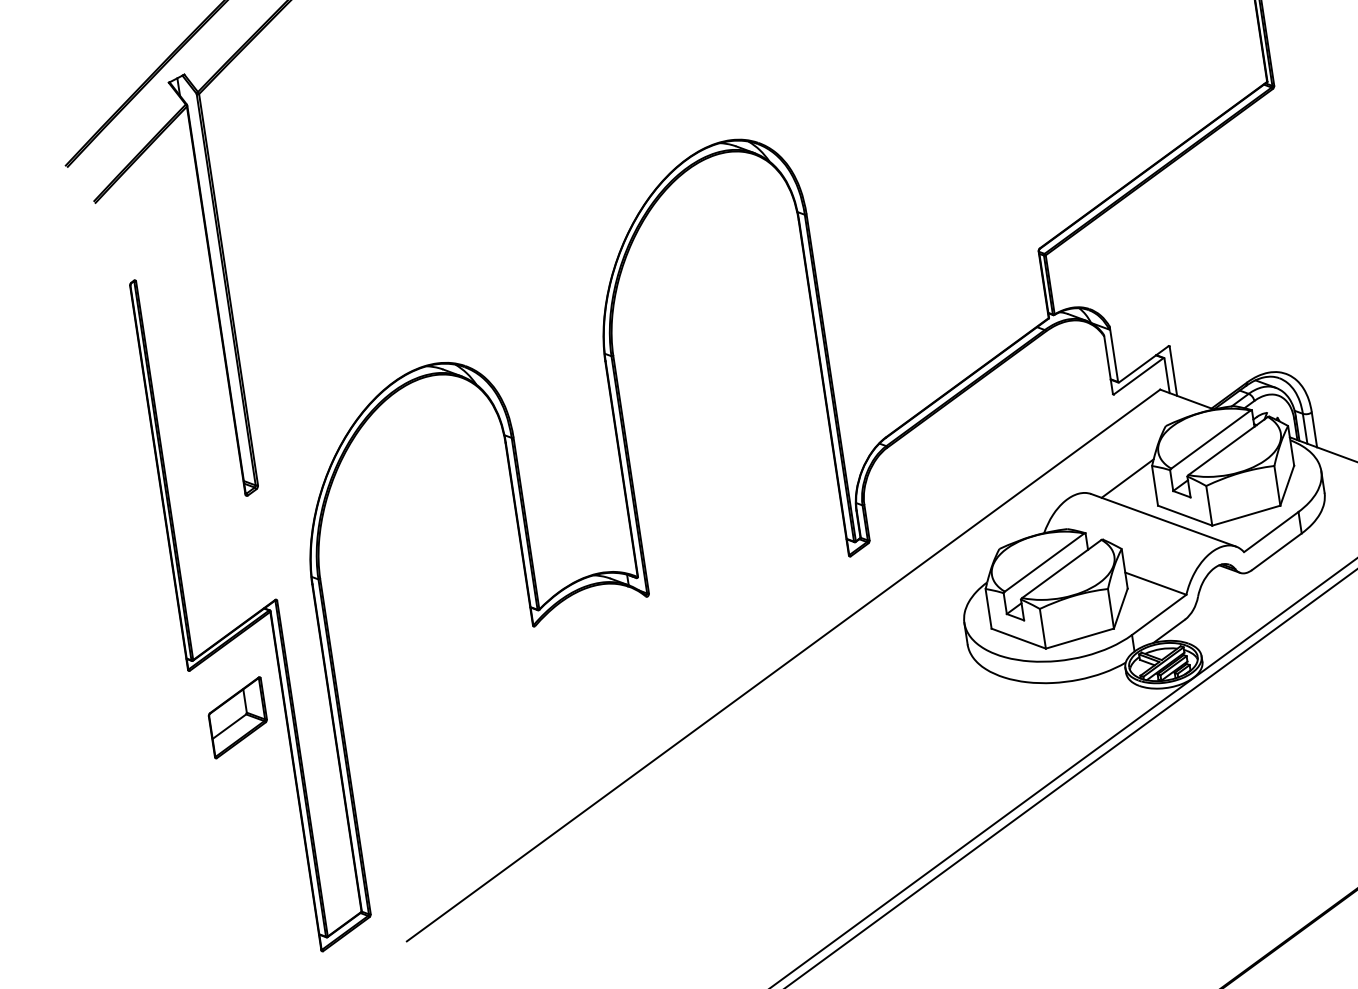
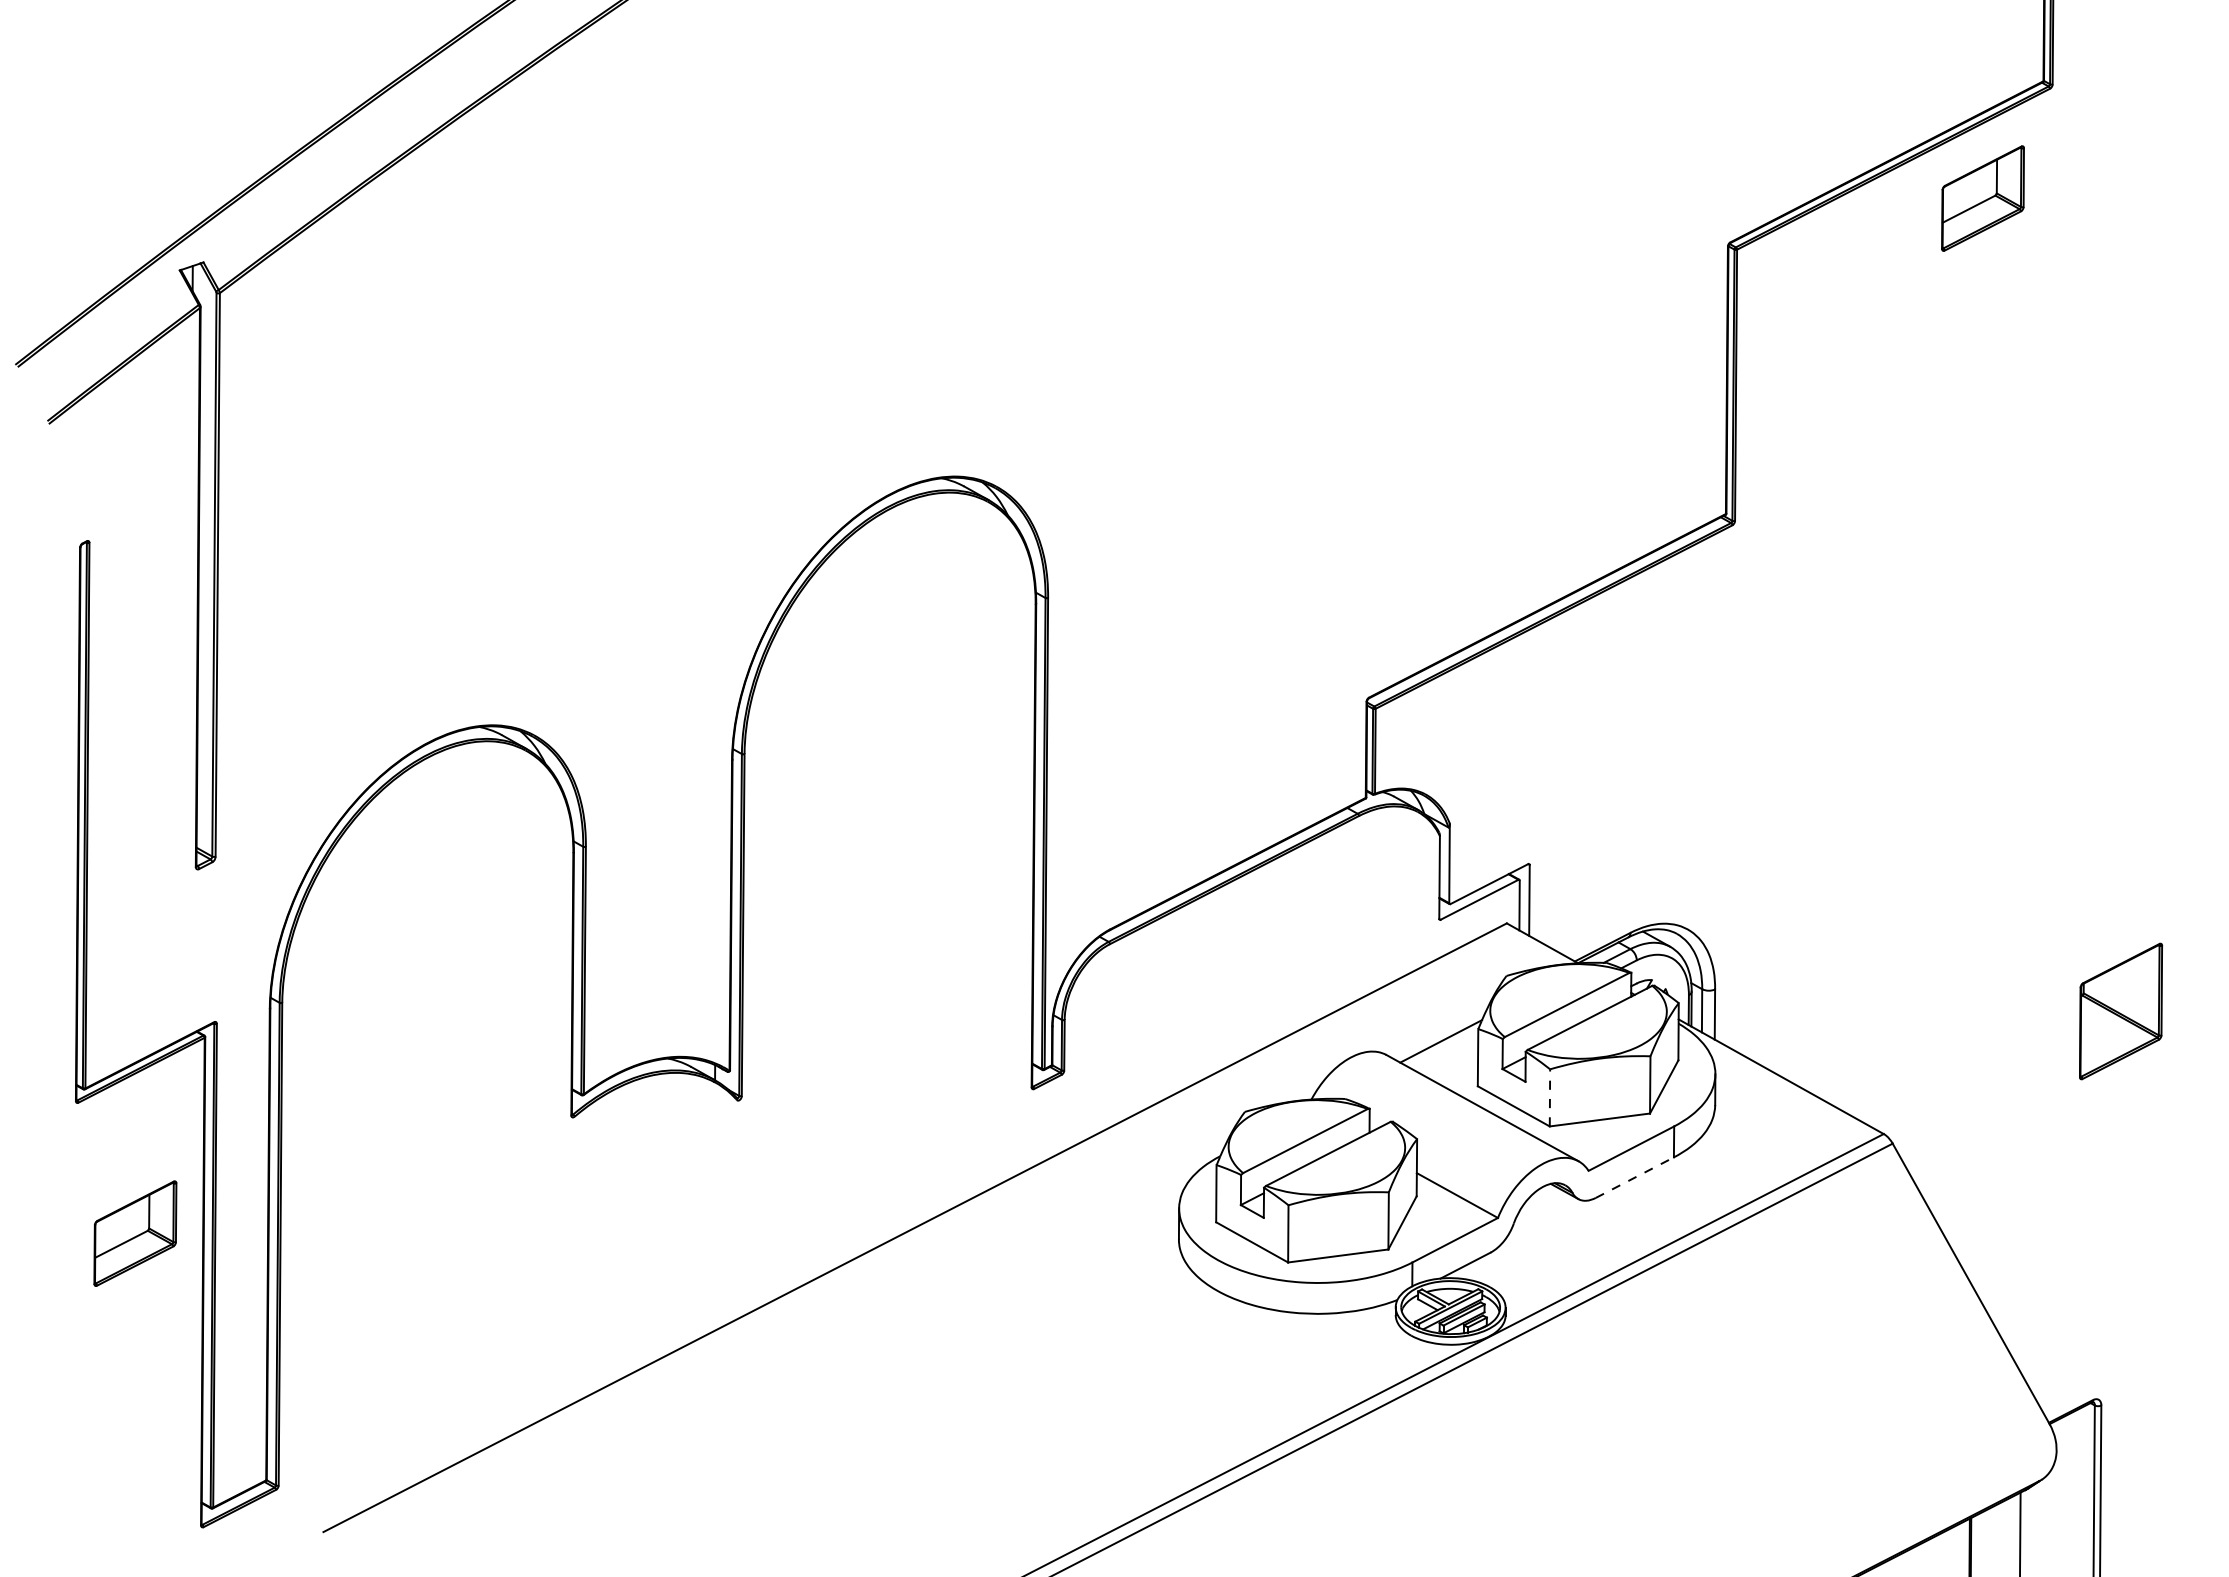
line: (1208, 505) -> (1549, 1097), solid -> dashed
line: (1276, 551) -> (1634, 1177), solid -> dashed
part: (237, 717) -> (135, 1233), moved

